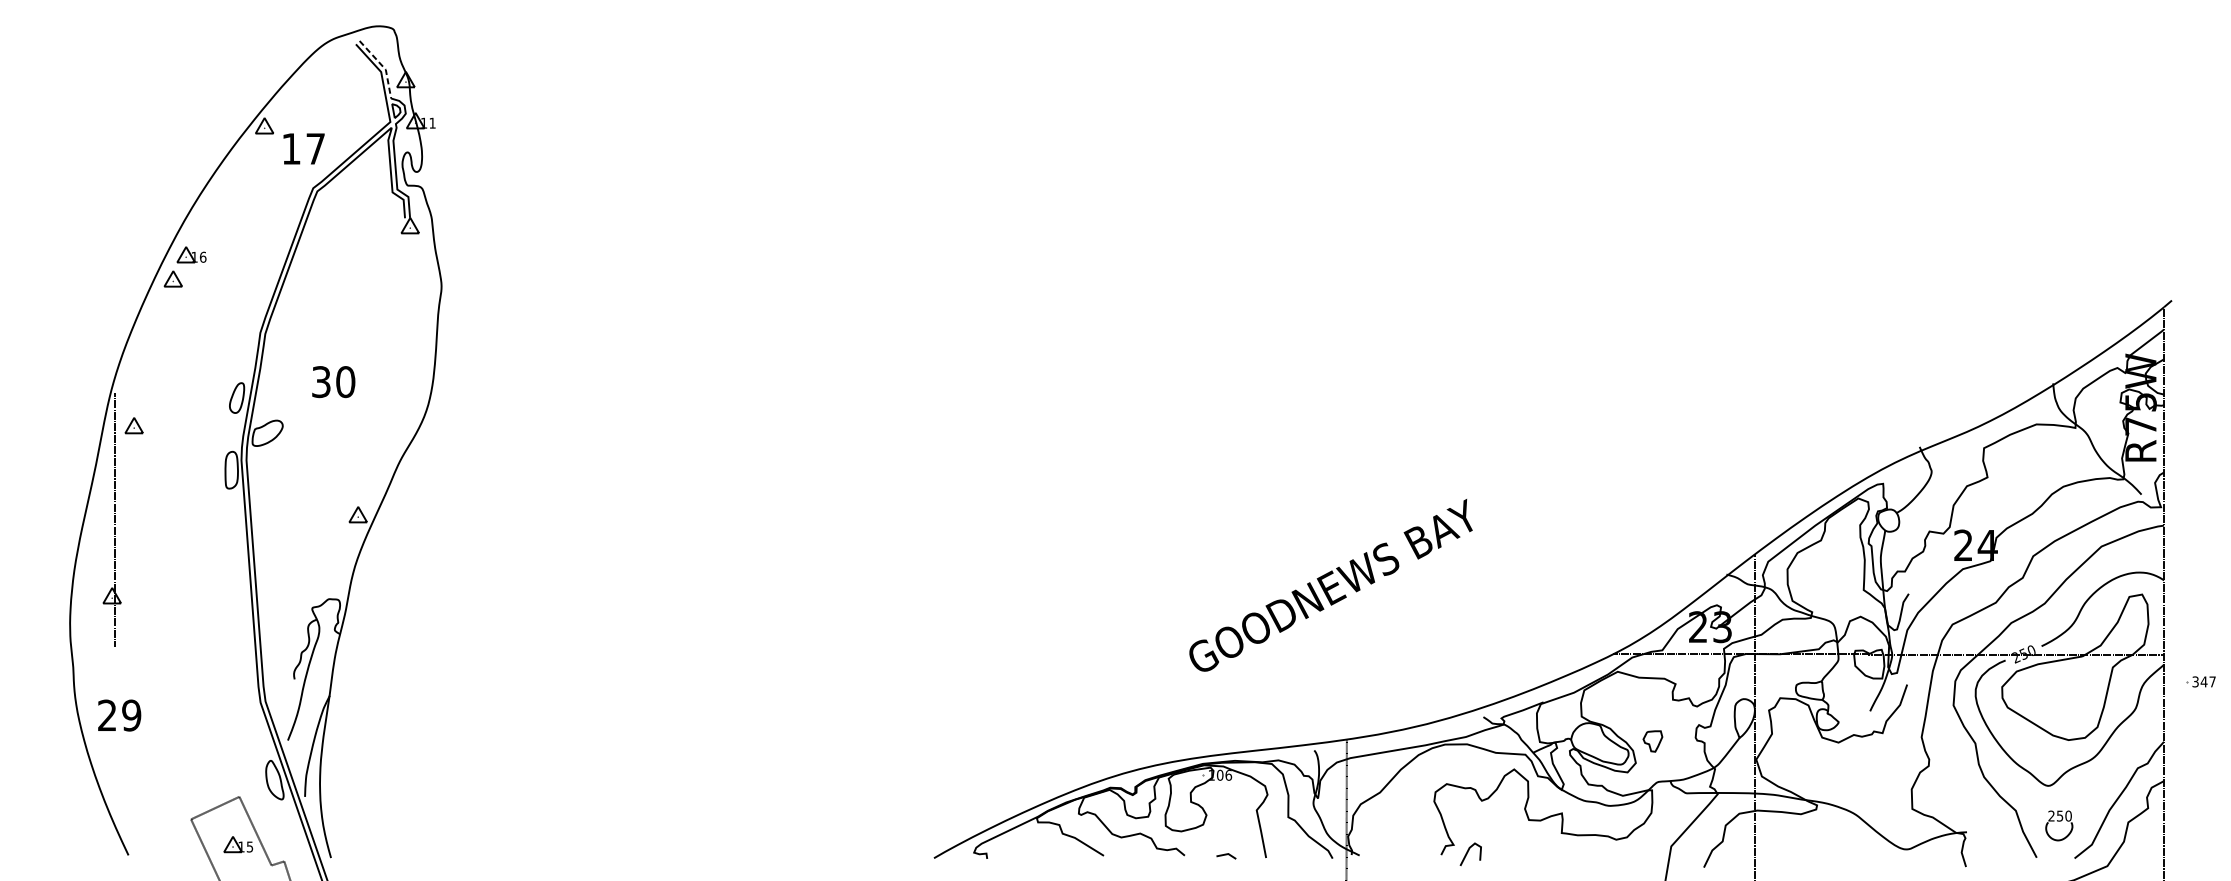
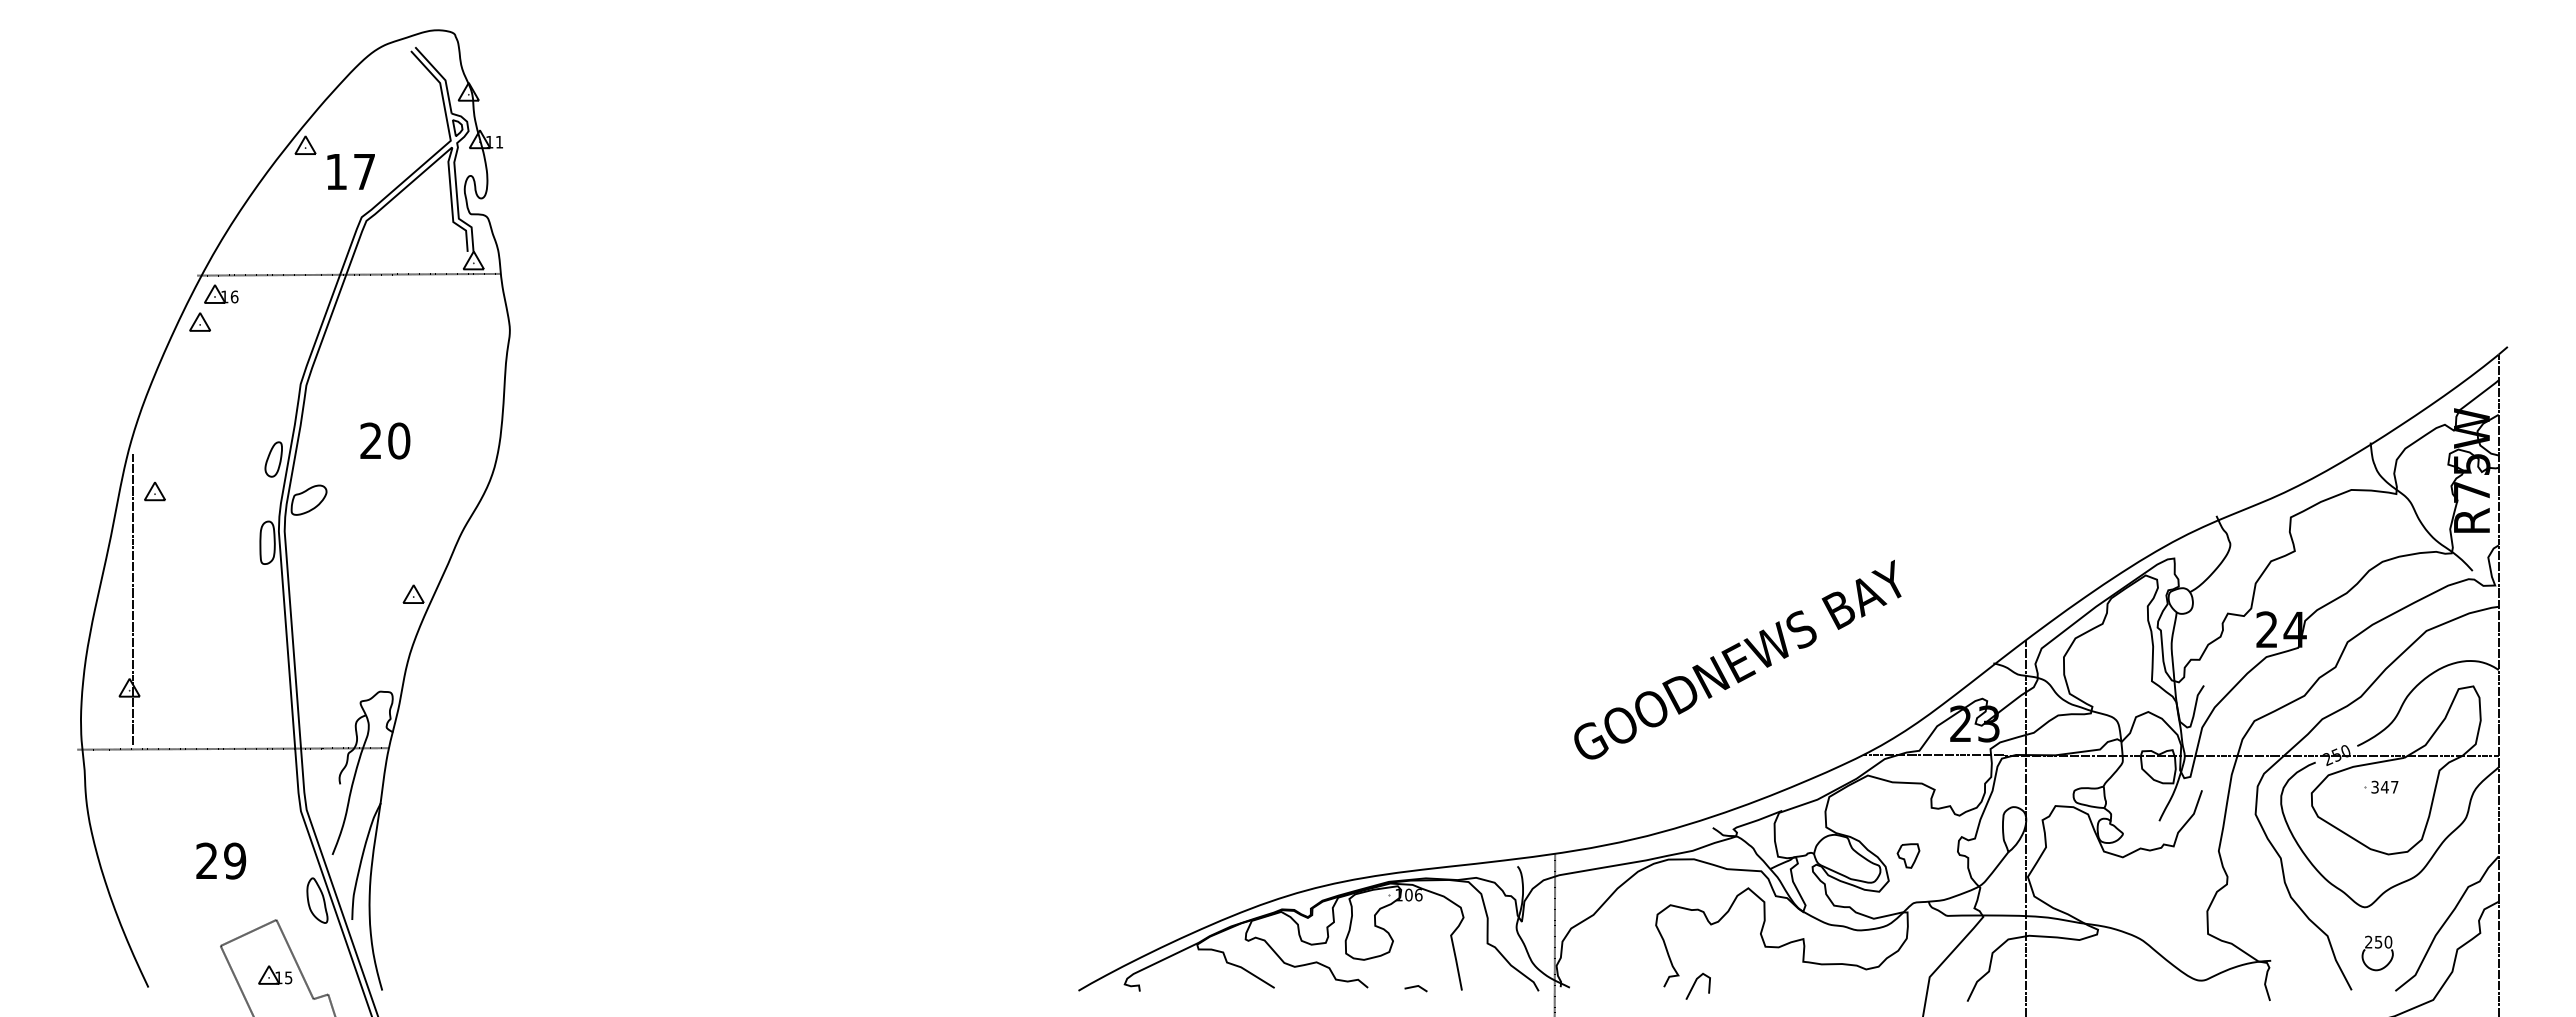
line: (383, 66) -> (442, 76), dashed -> solid
line: (301, 237) -> (348, 274), added
text: (320, 381) -> (370, 440), 30 -> 20
text: (1330, 585) -> (1737, 659), moved
line: (201, 648) -> (232, 748), added
part: (2201, 681) -> (2381, 786), moved
text: (119, 715) -> (221, 860), moved

